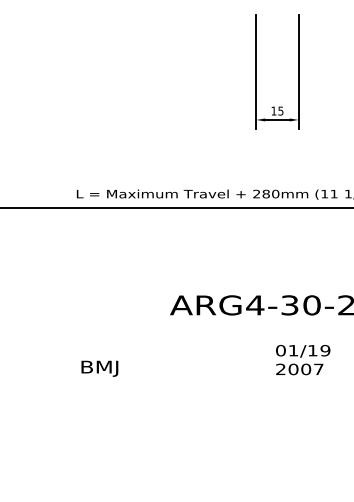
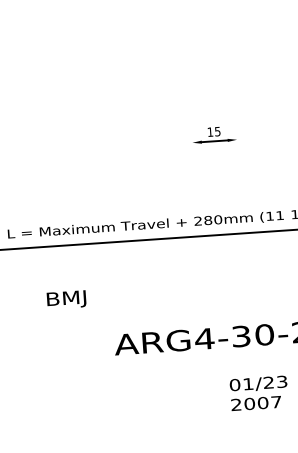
line: (256, 71) -> (189, 91), removed
line: (298, 71) -> (233, 88), removed
text: (319, 350) -> (275, 382), 01/19 -> 01/23
text: (99, 368) -> (66, 299), moved

